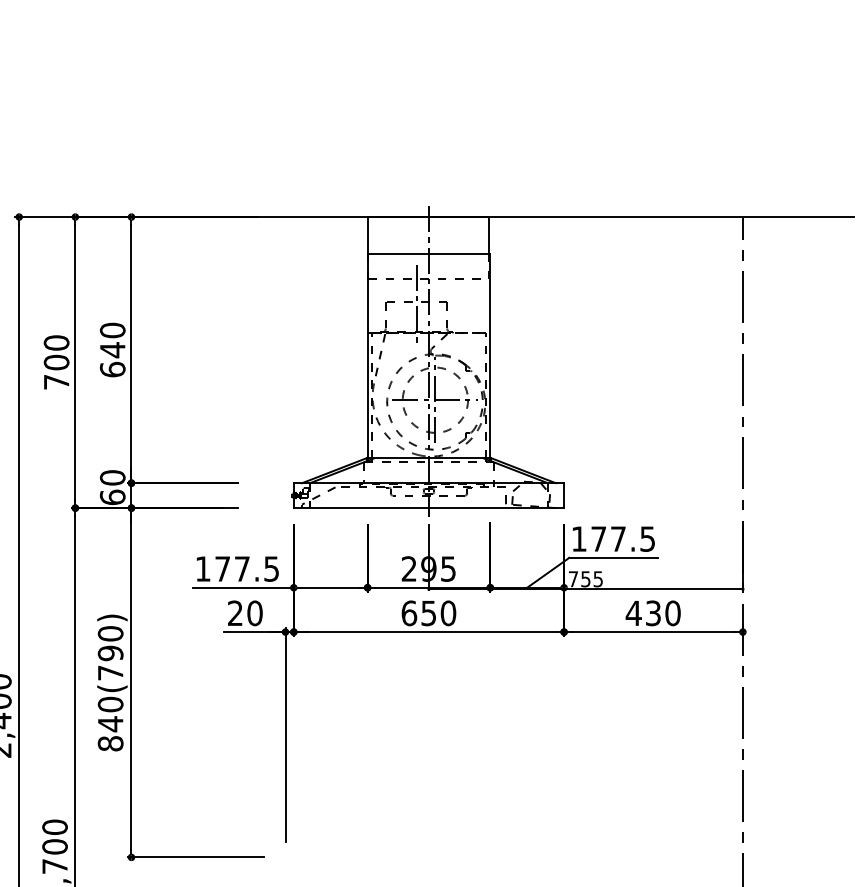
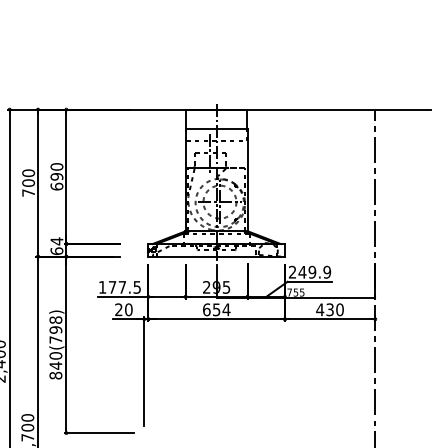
text: (111, 349) -> (56, 176), 640 -> 690
text: (111, 478) -> (56, 241), 60 -> 64
text: (612, 537) -> (309, 271), 177.5 -> 249.9
text: (448, 612) -> (226, 309), 650 -> 654
text: (109, 632) -> (55, 319), 840(790) -> 840(798)

